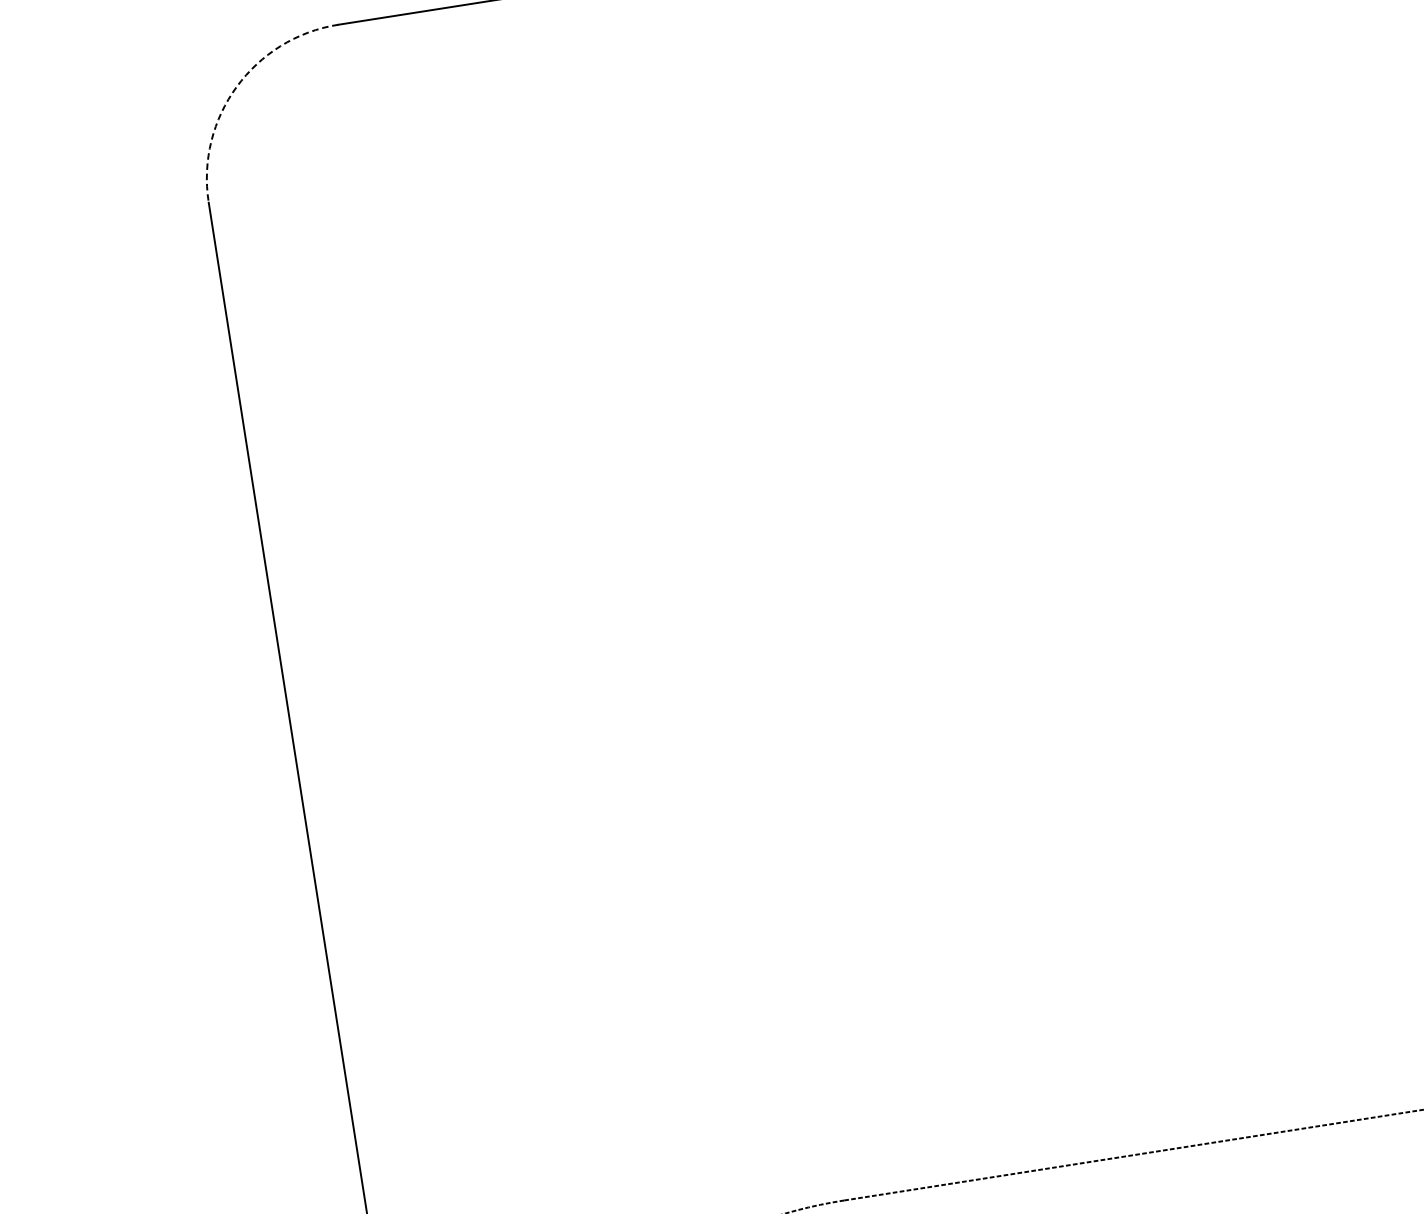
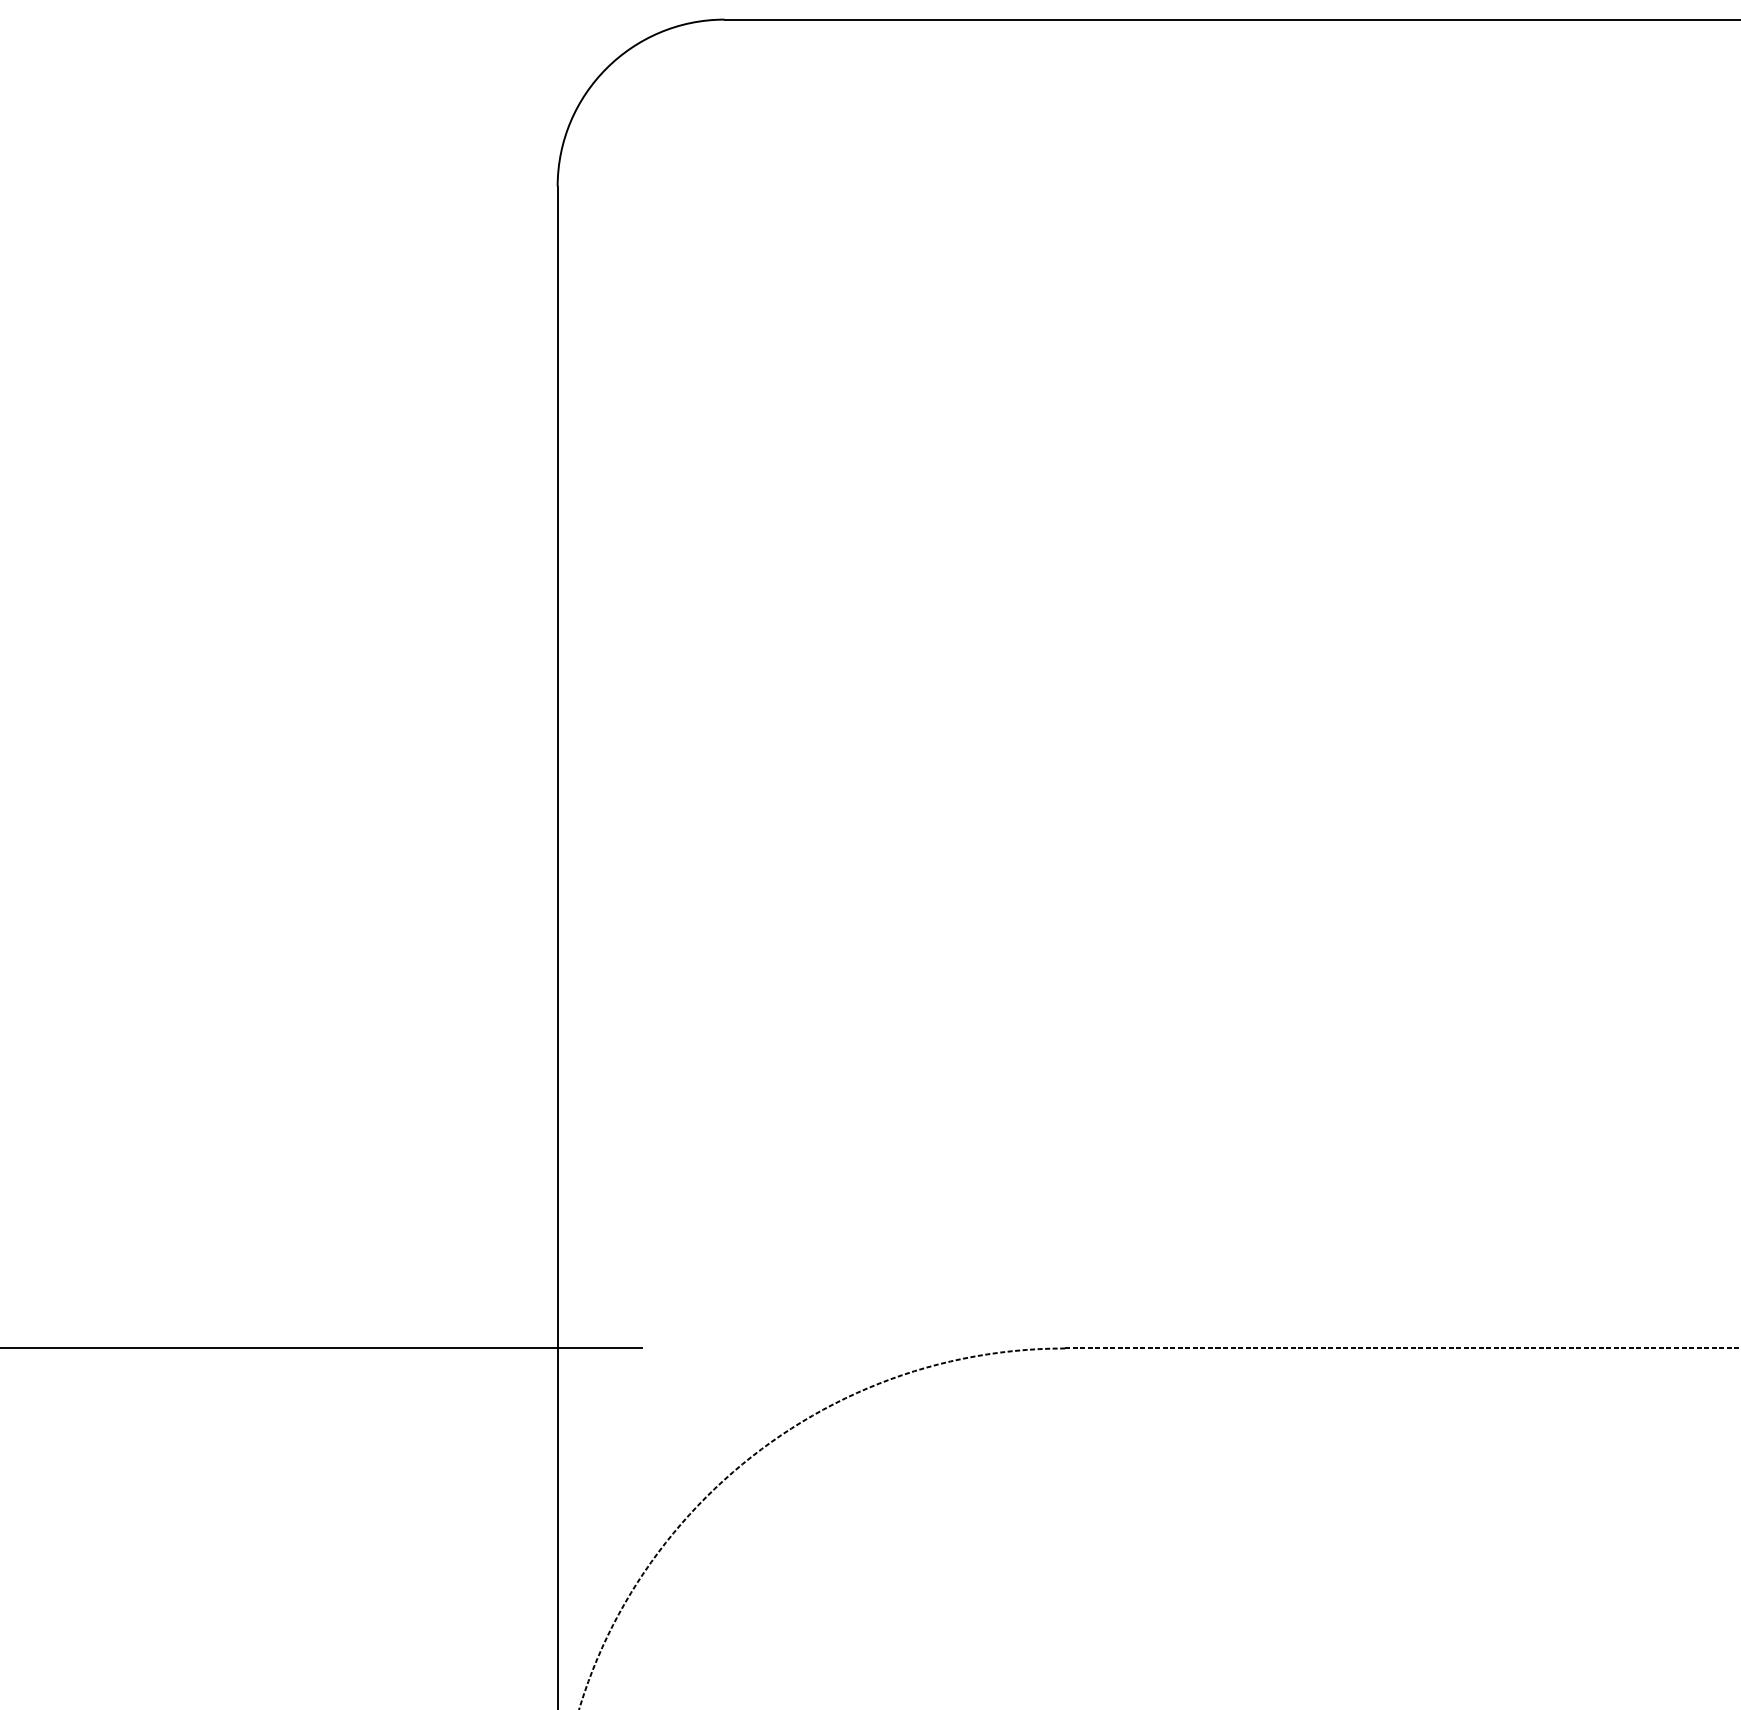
arc: (236, 86) -> (606, 68), dashed -> solid

